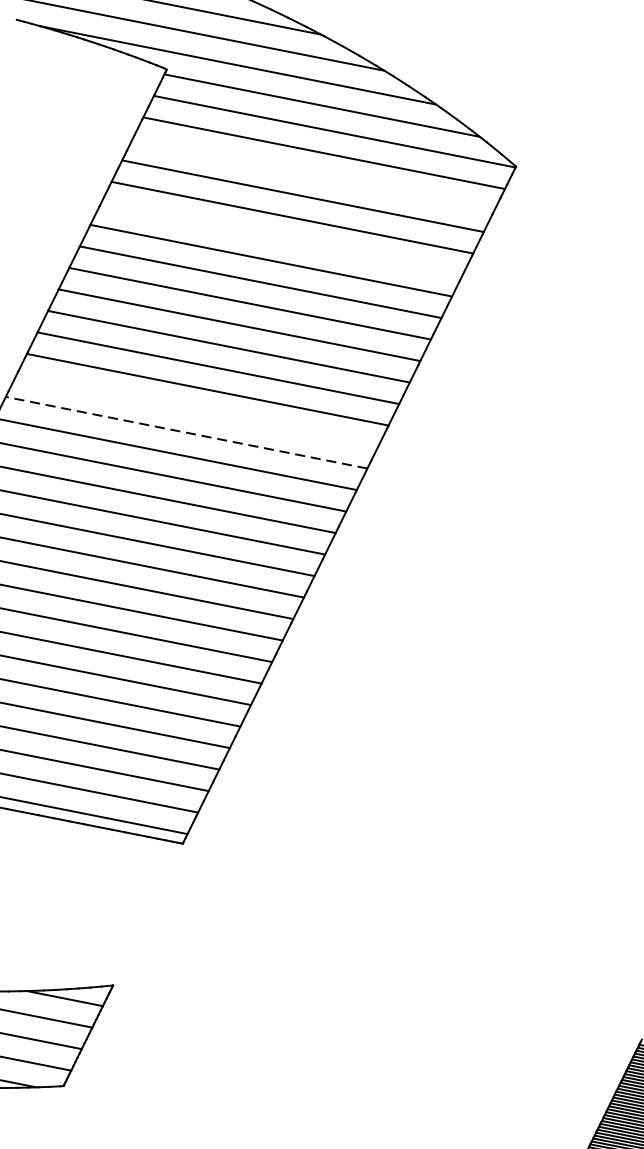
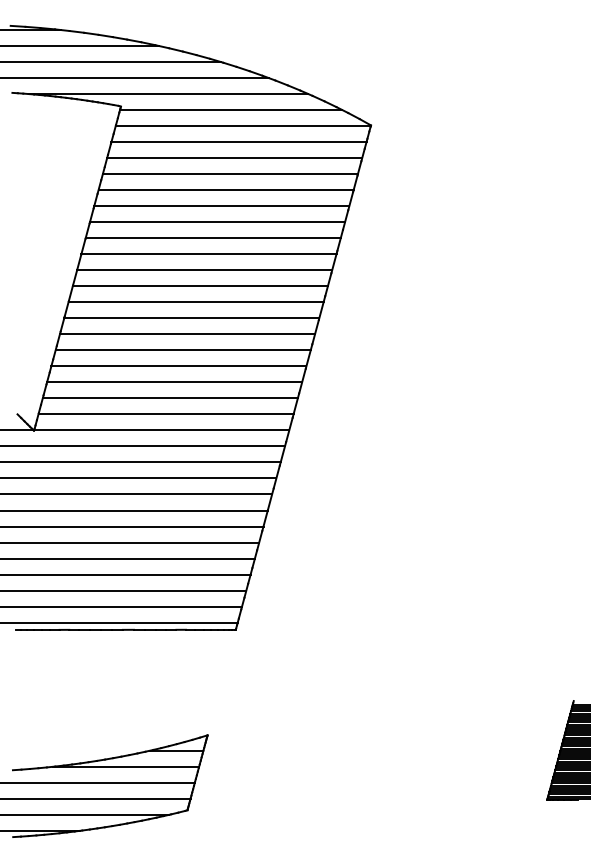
line: (313, 175) -> (234, 158), added
line: (281, 239) -> (221, 206), added
line: (197, 411) -> (187, 334), added
line: (187, 433) -> (183, 350), dashed -> solid

